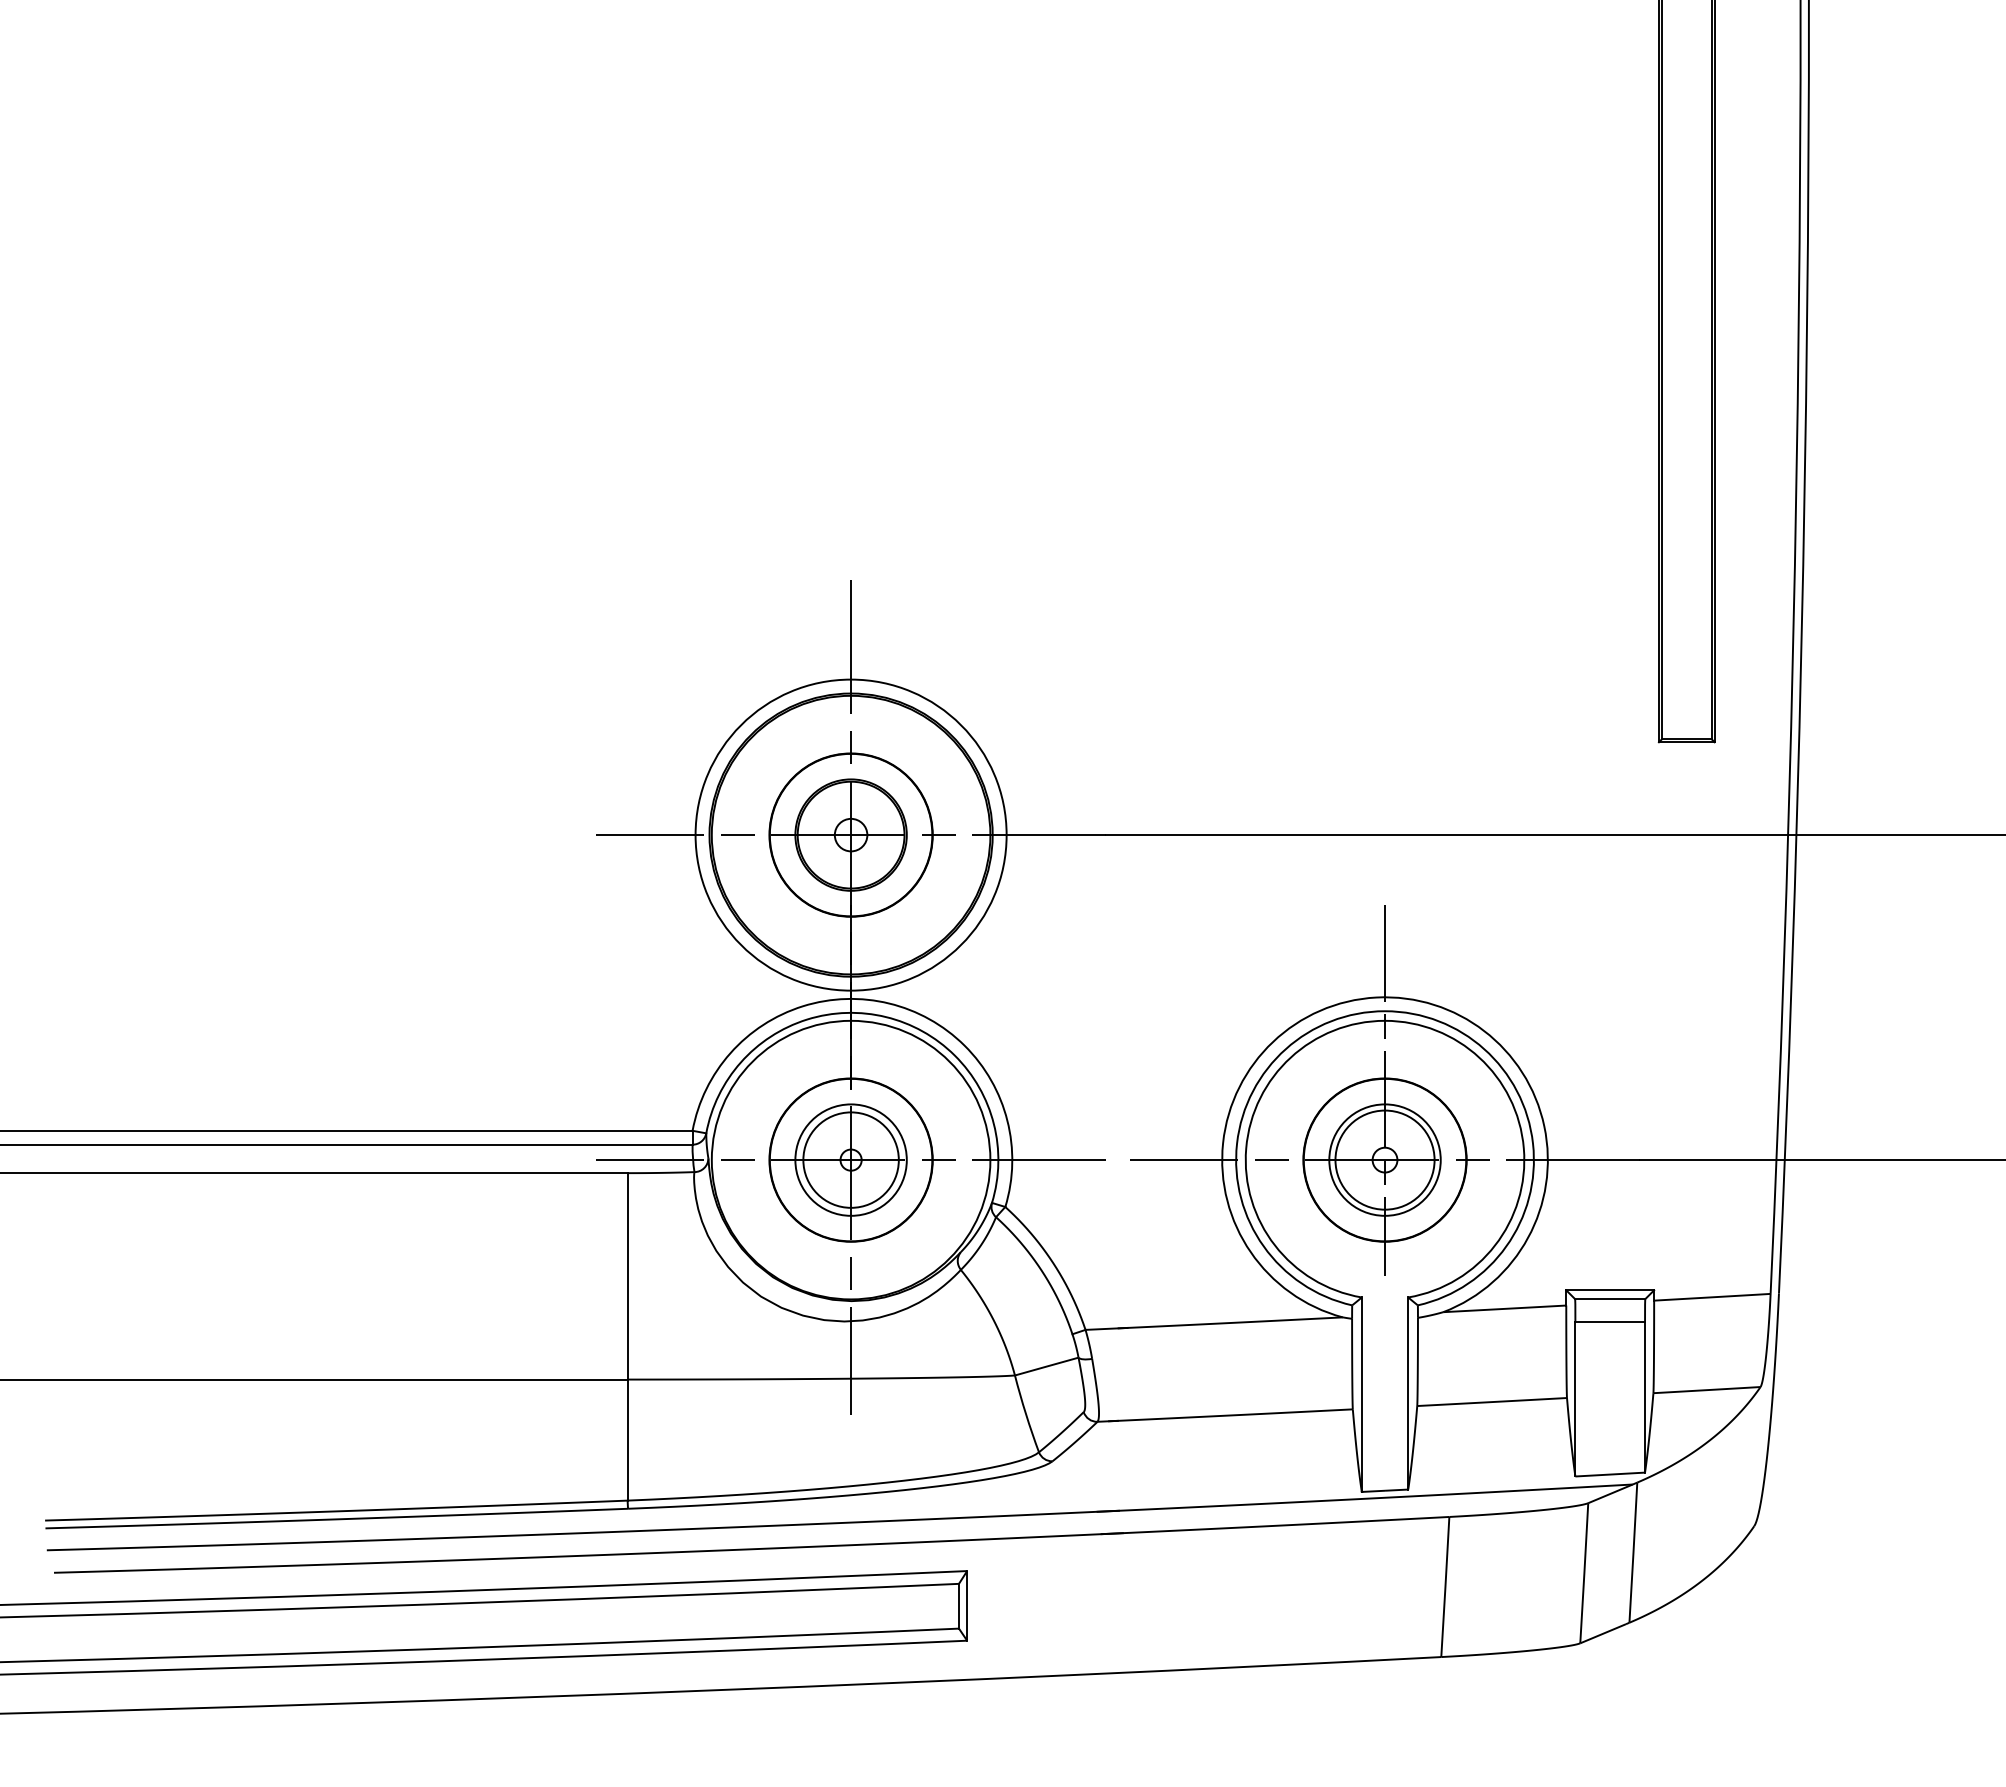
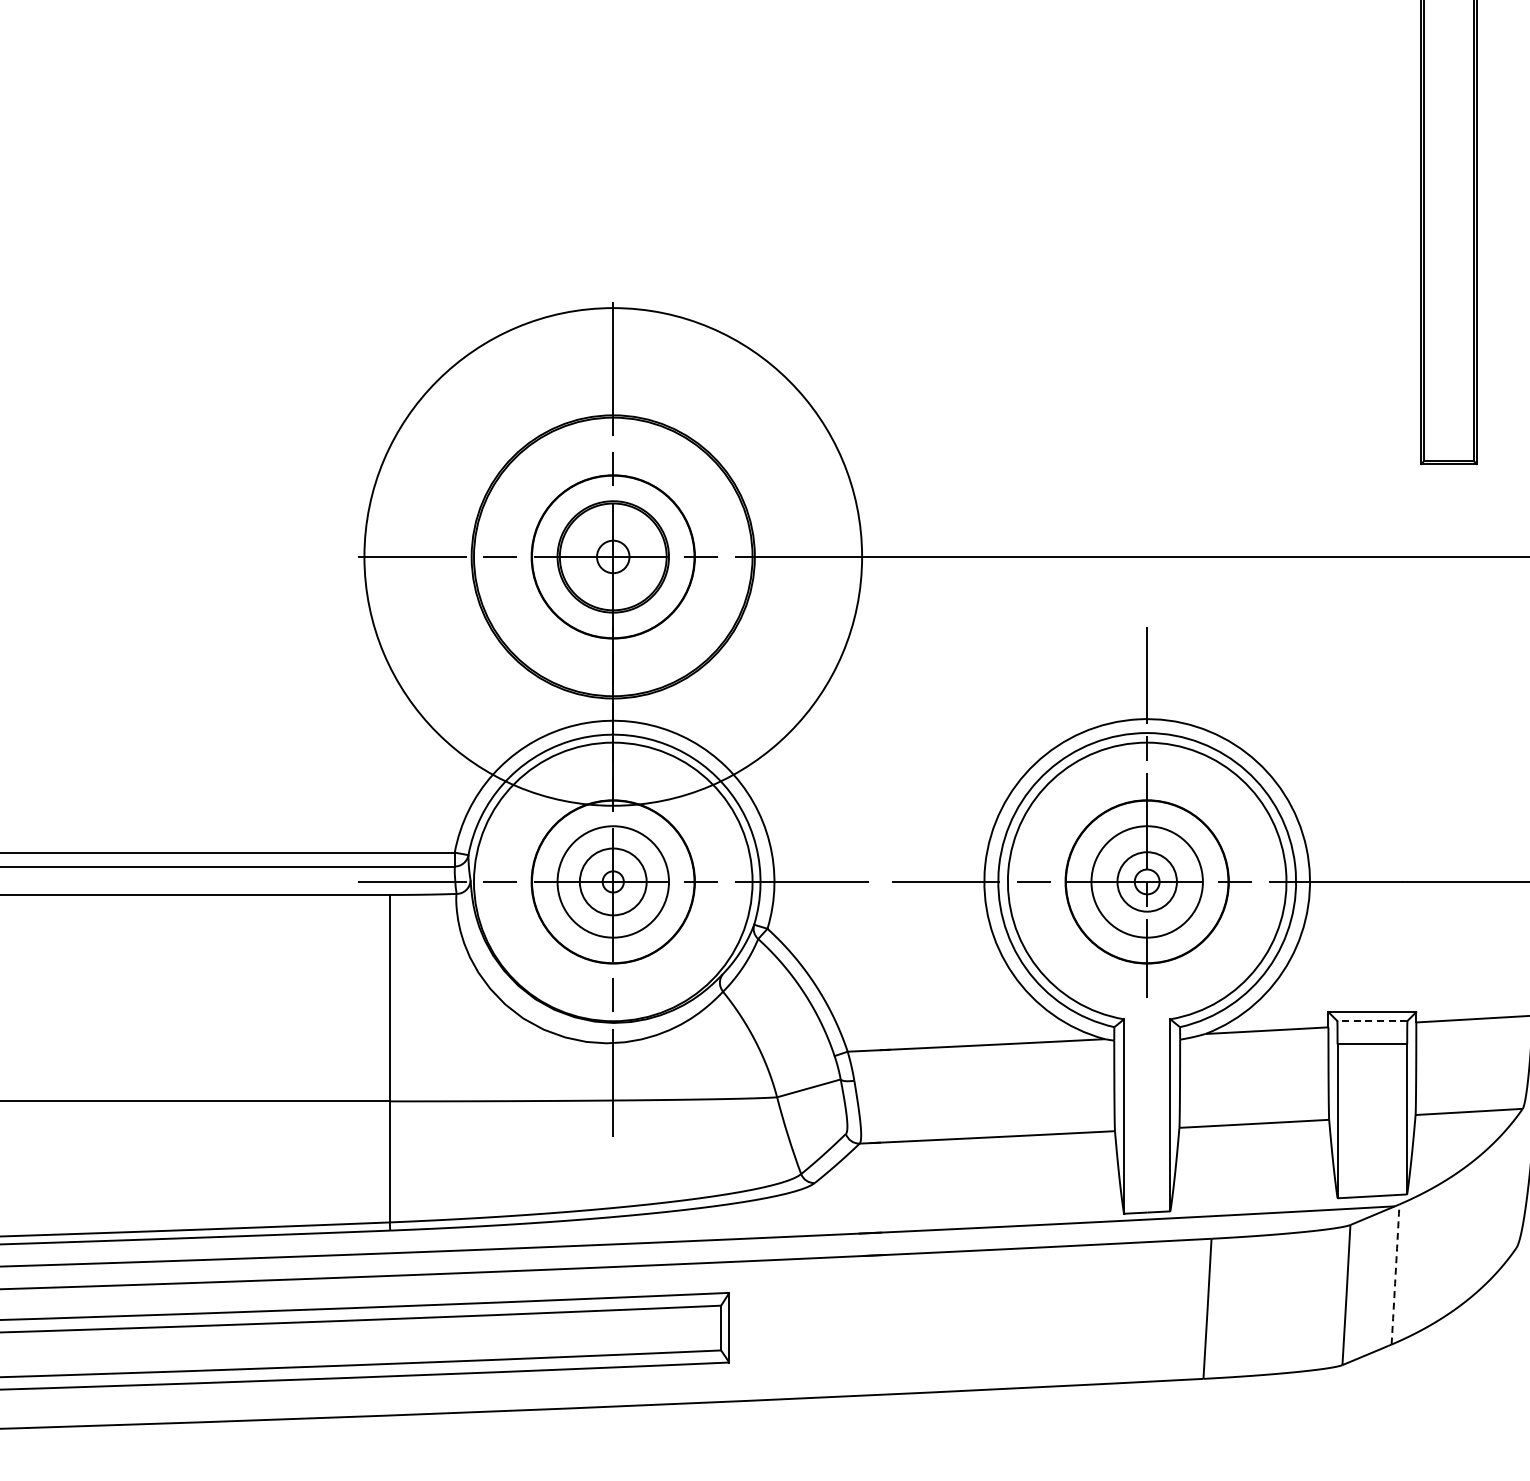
circle: (850, 834) -> (612, 556), size x1.6
circle: (850, 1159) -> (612, 881), size x0.7
circle: (1384, 1159) -> (1146, 881), size x0.6
line: (1609, 1299) -> (1371, 1021), solid -> dashed
arc: (1633, 1552) -> (1395, 1274), solid -> dashed

